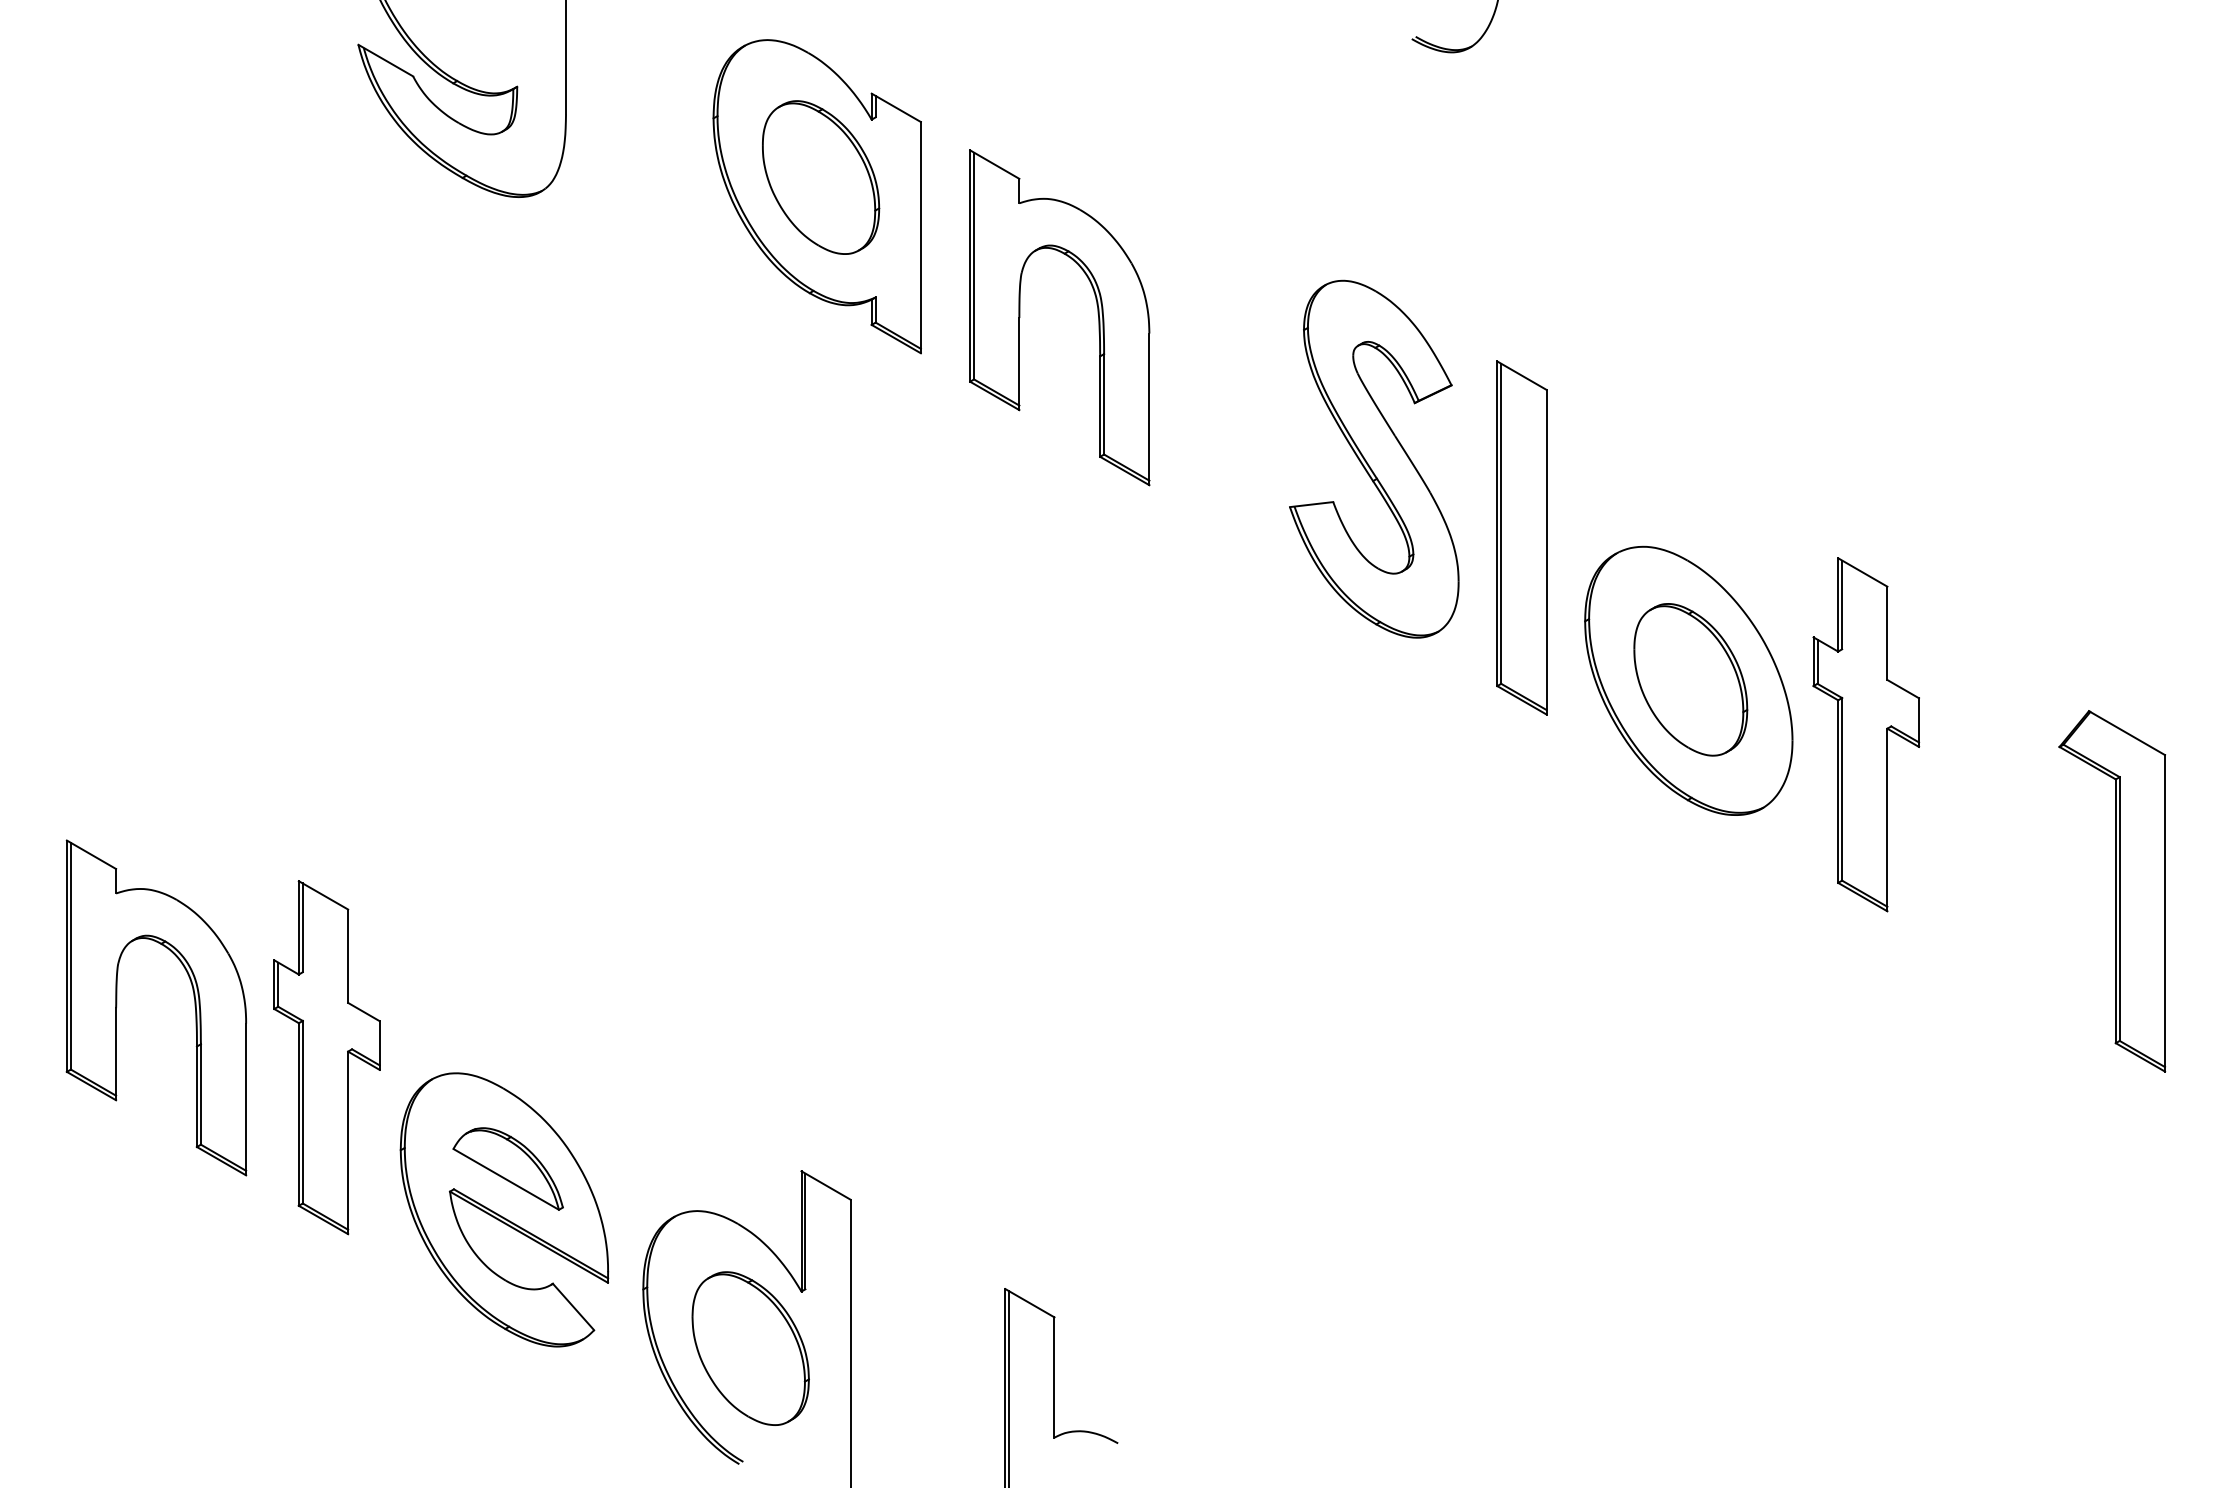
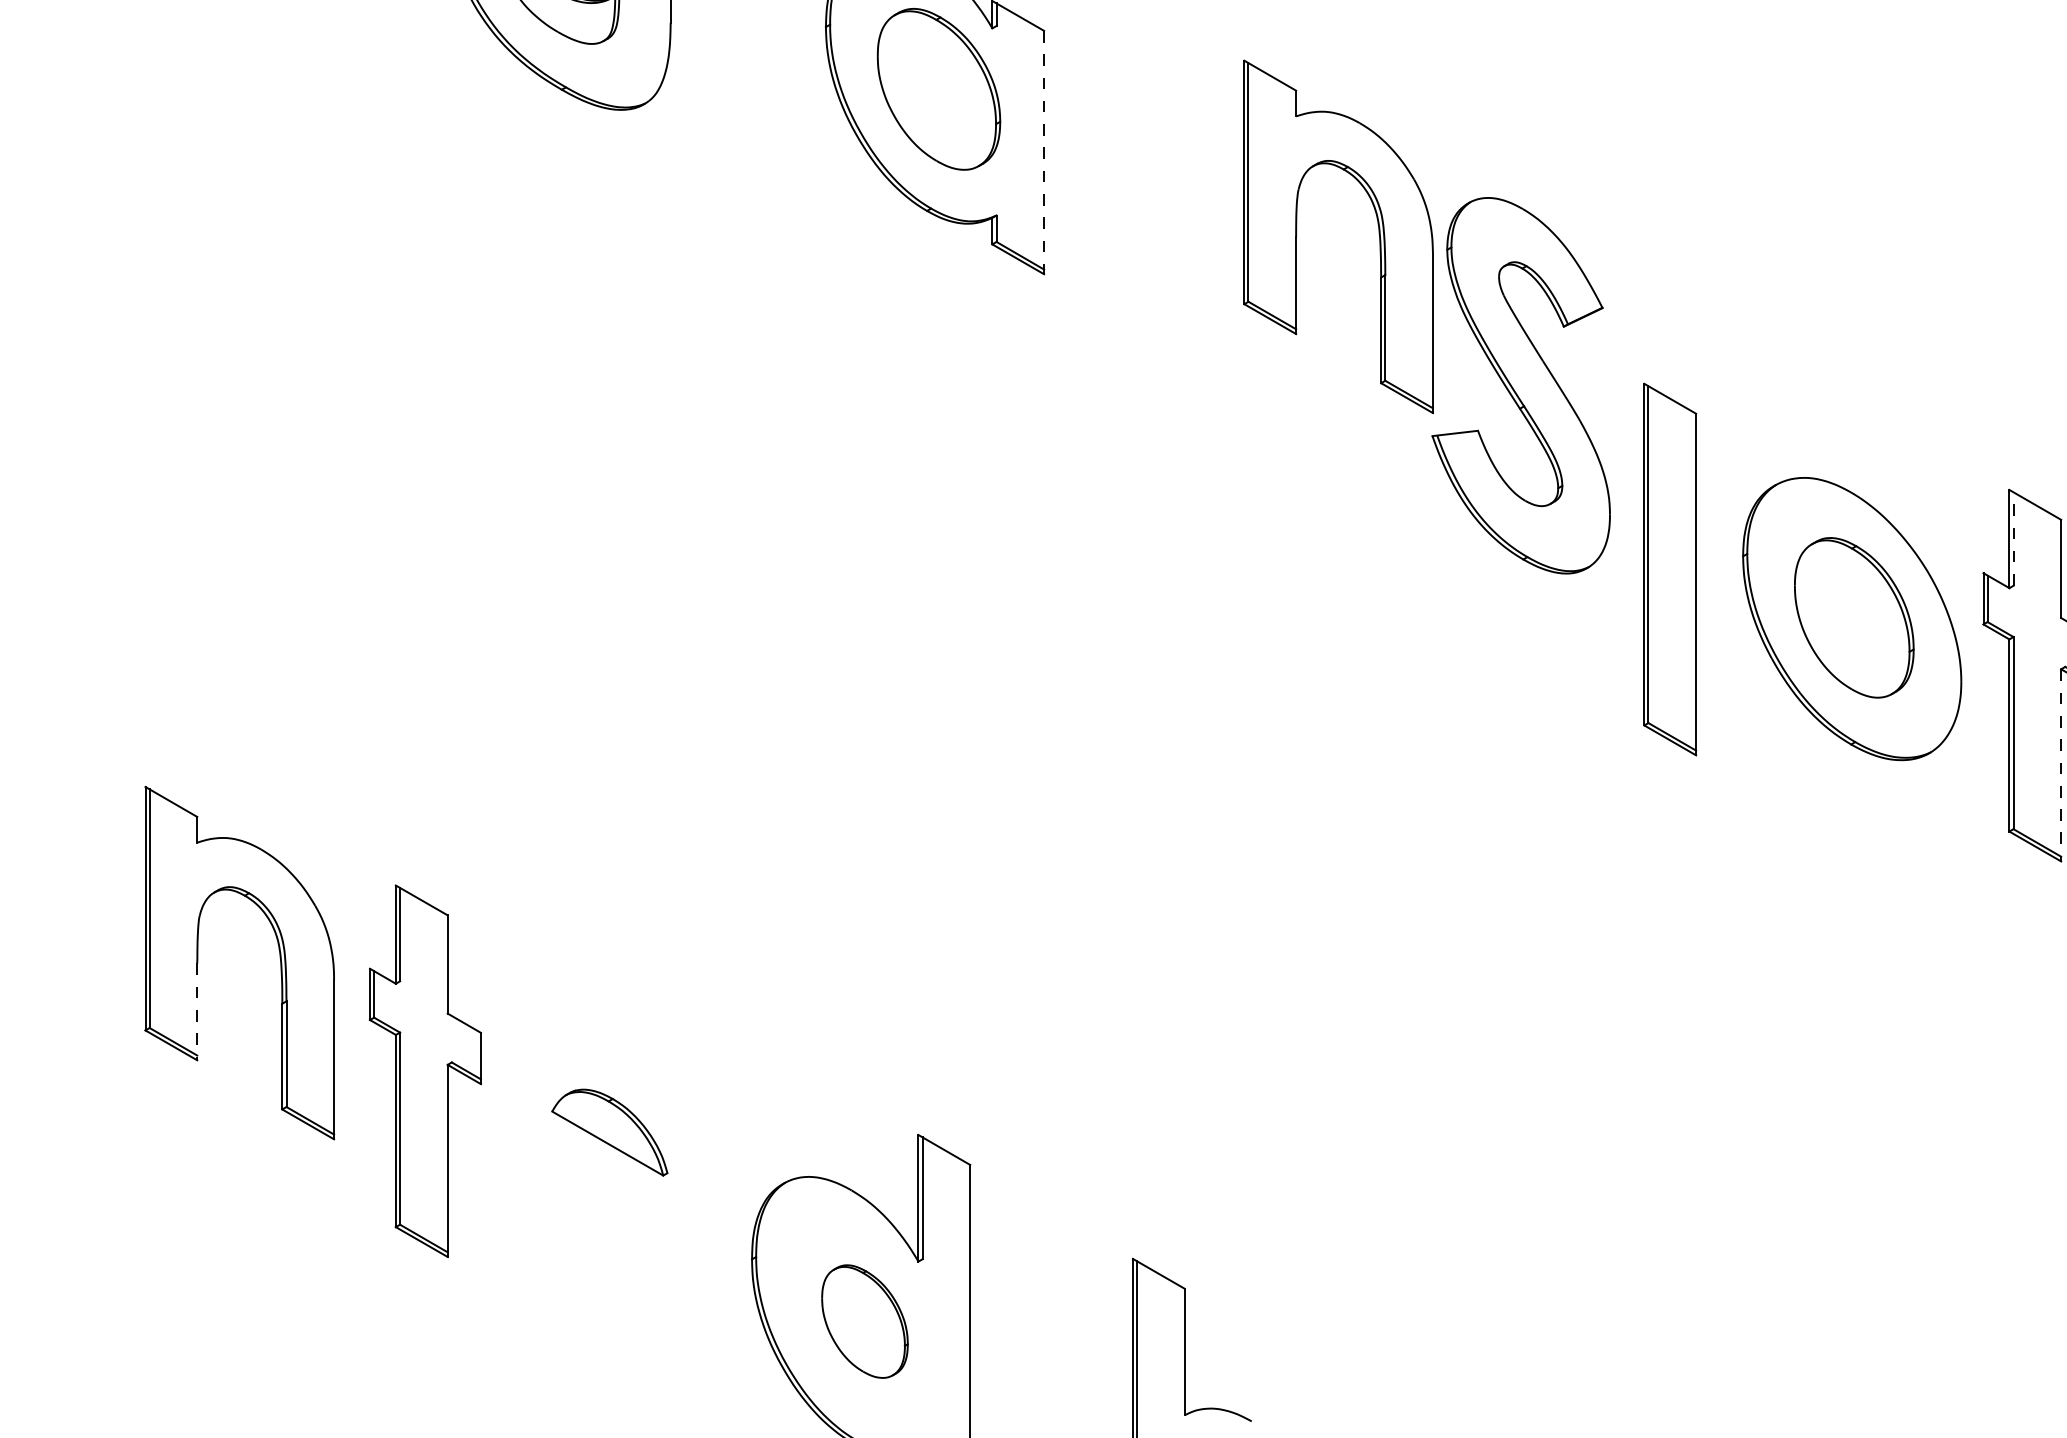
line: (920, 237) -> (1043, 152), solid -> dashed
part: (1097, 313) -> (1378, 232), moved
part: (1521, 537) -> (1669, 569), moved
line: (1842, 604) -> (2013, 538), solid -> dashed
line: (1887, 820) -> (2061, 765), solid -> dashed
line: (116, 1054) -> (197, 1012), solid -> dashed
part: (326, 1057) -> (424, 1071), moved
part: (504, 1209) -> (605, 1175), removed
part: (750, 1348) -> (864, 1321), size x0.7

